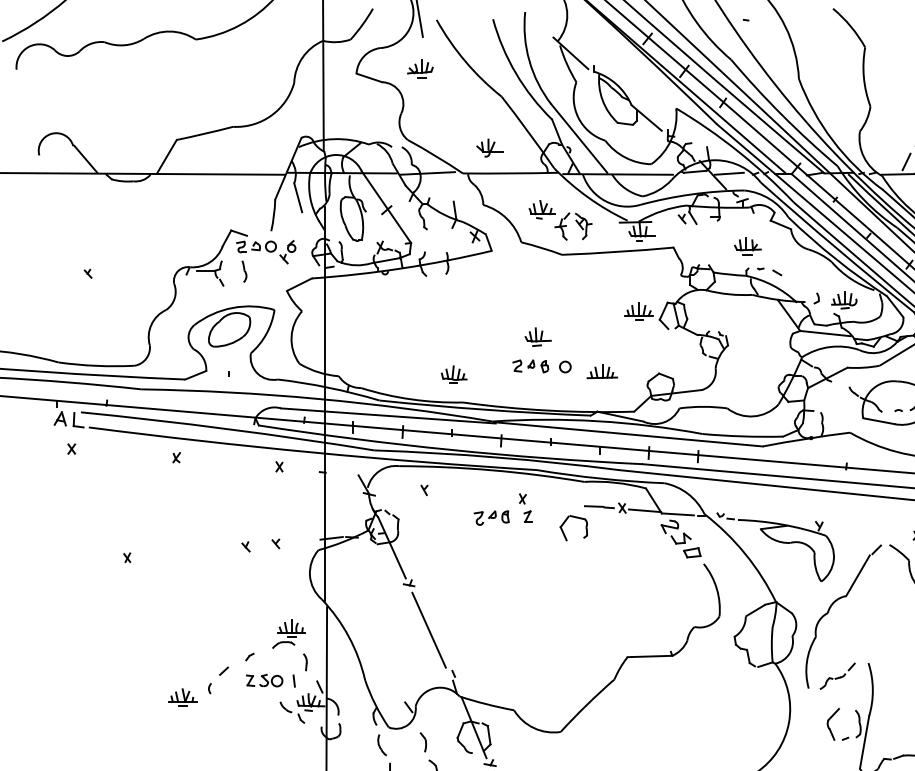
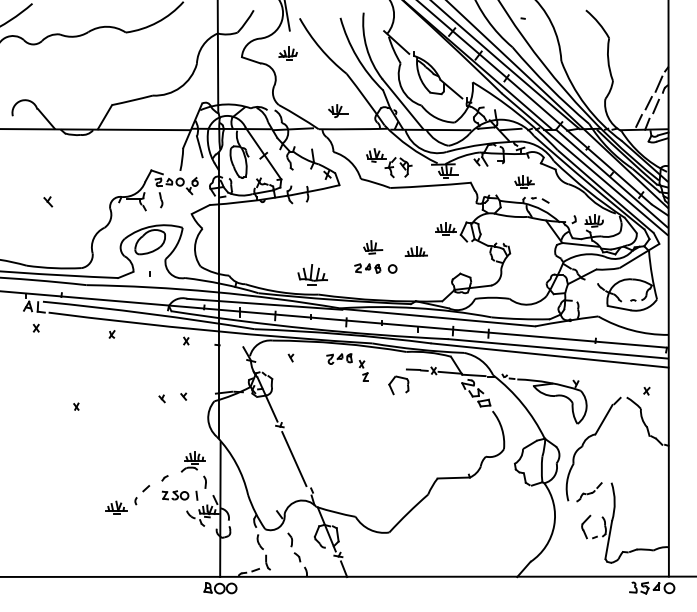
part: (87, 273) -> (47, 201), size x1.6
part: (601, 371) -> (415, 251), moved
part: (452, 374) -> (311, 274), size x1.6
part: (491, 517) -> (339, 358), moved

